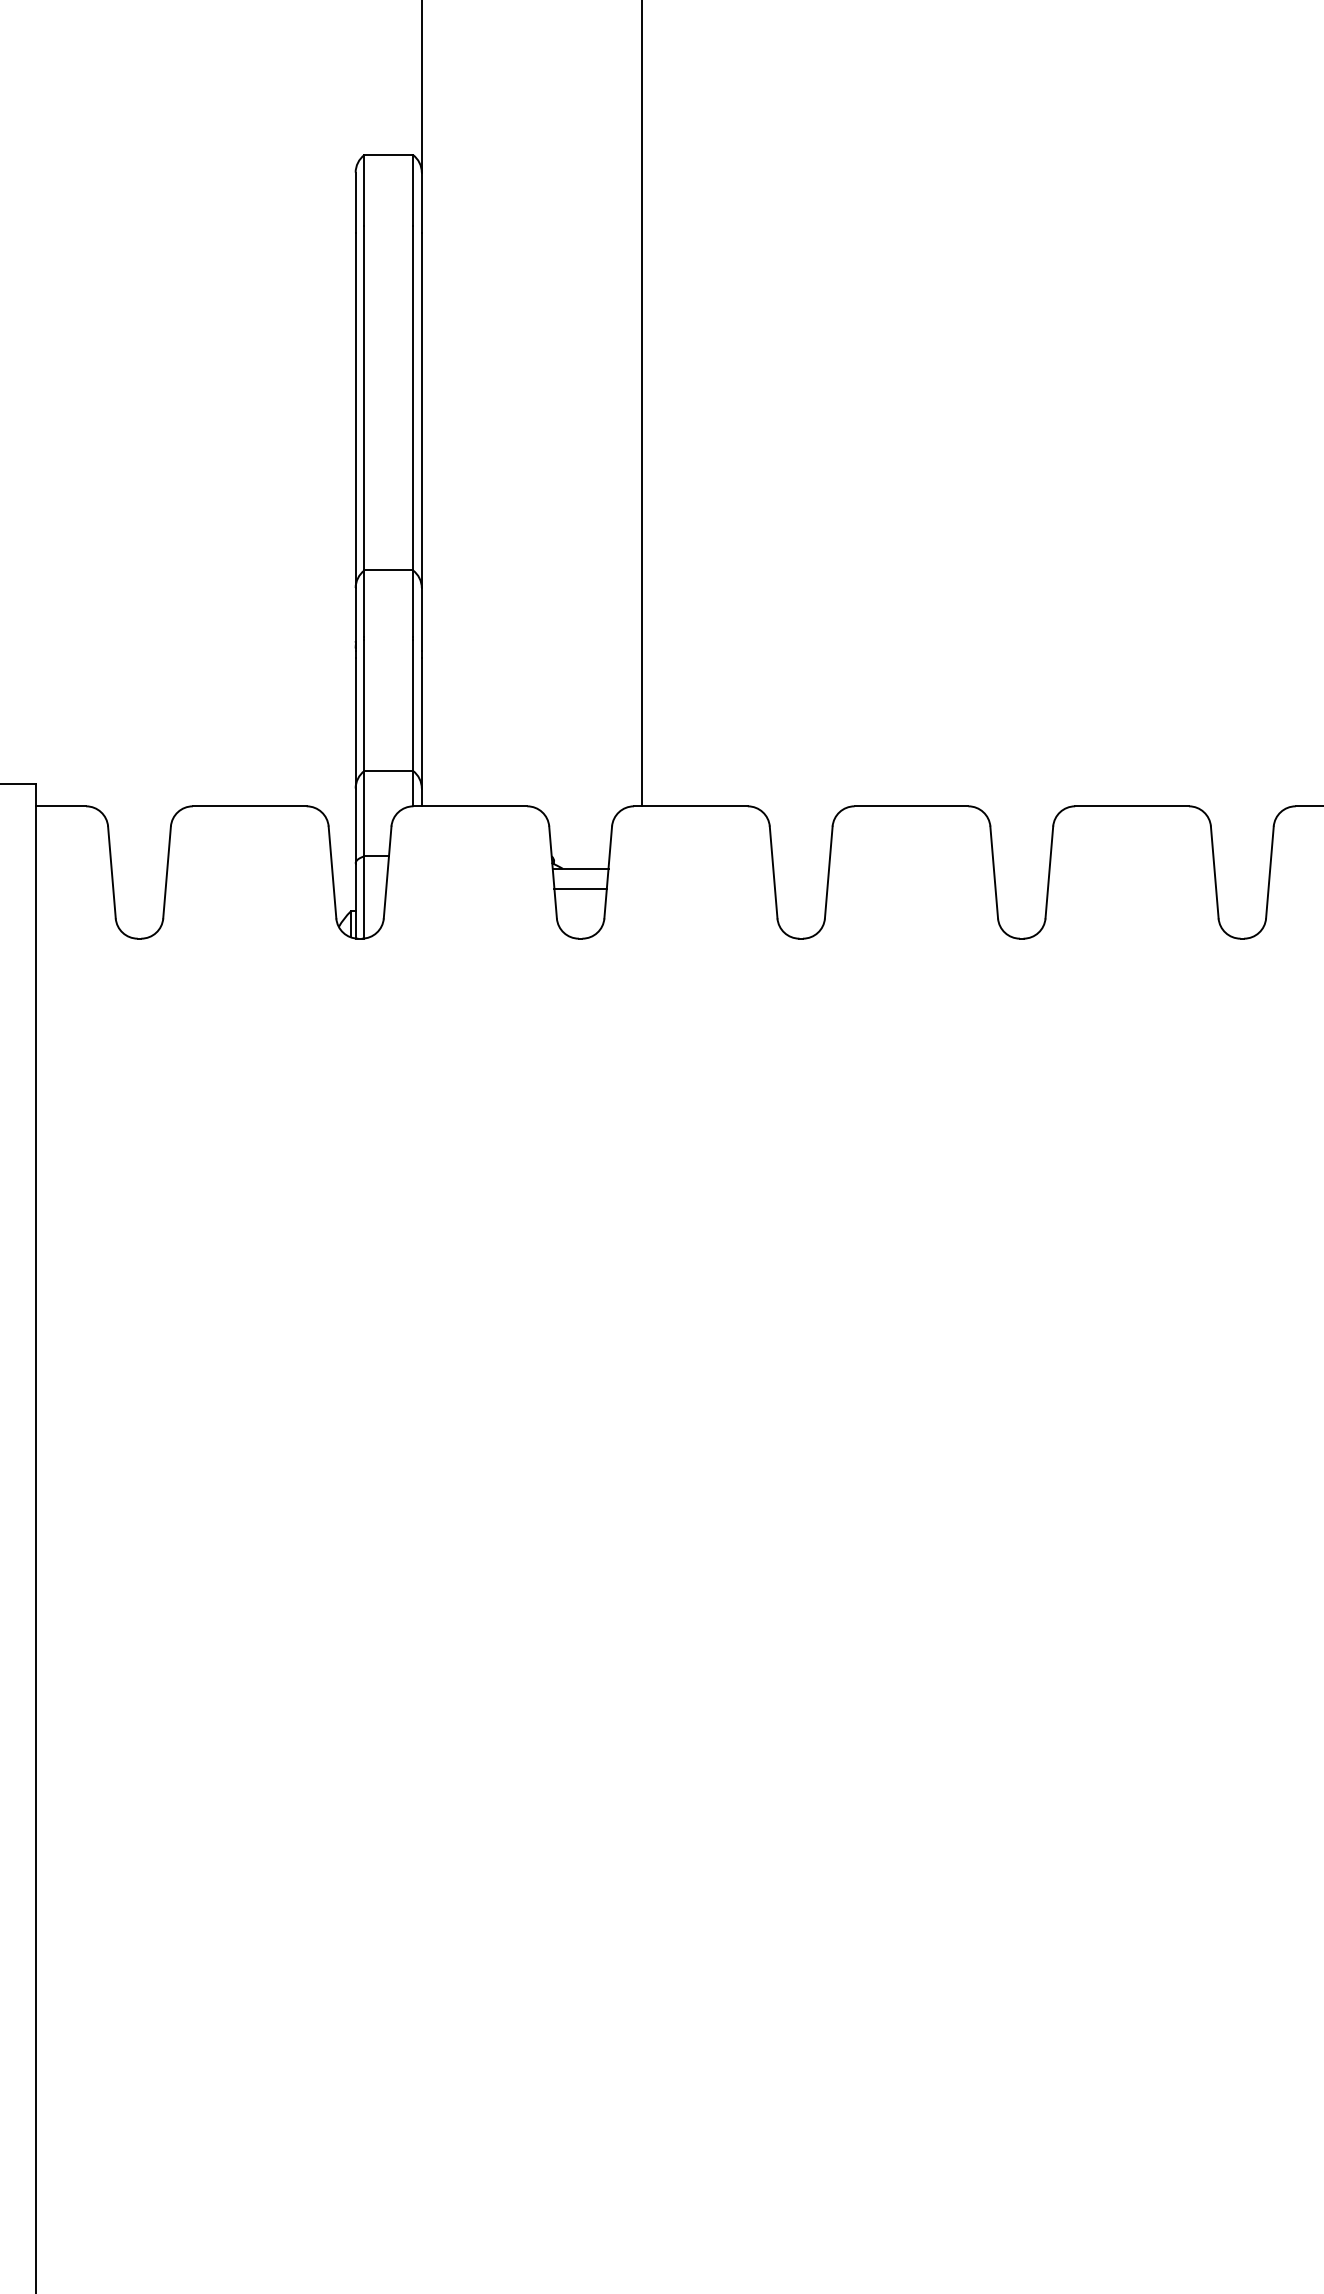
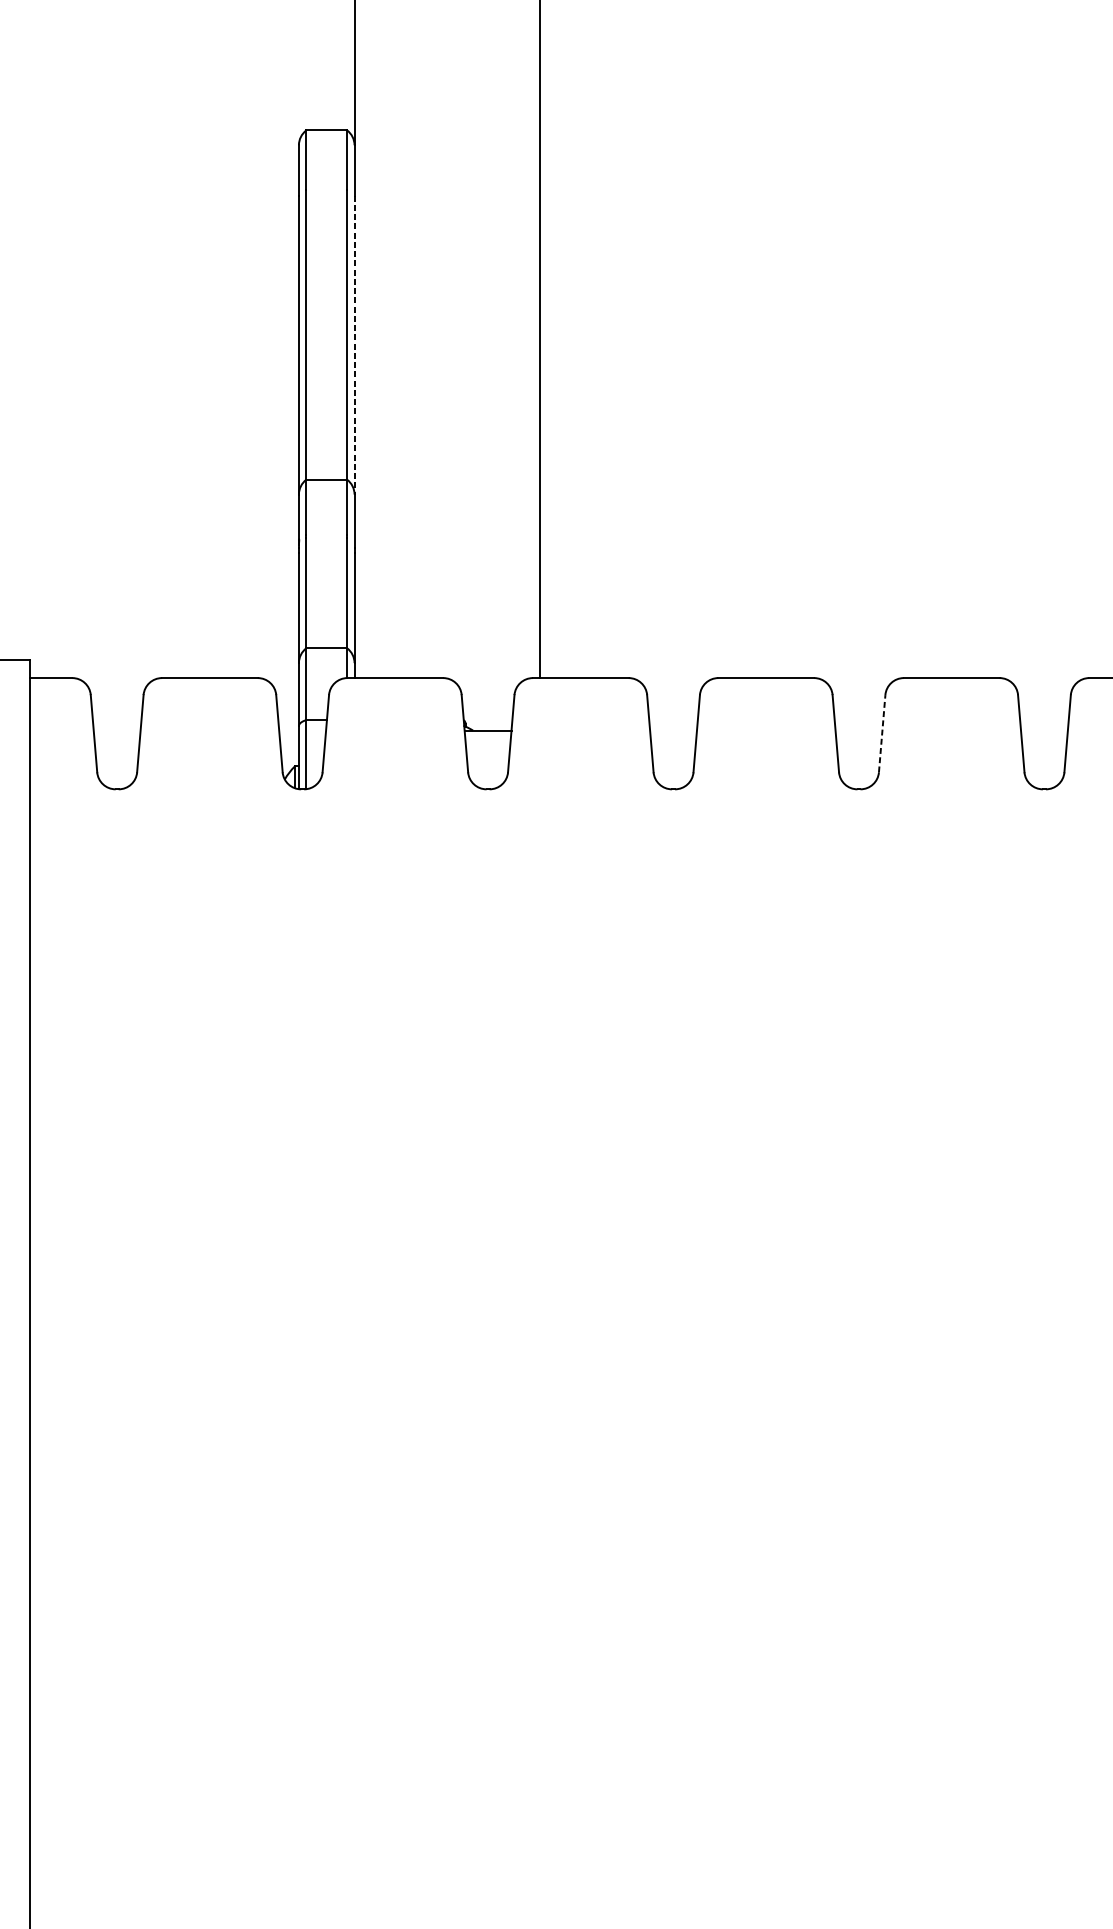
line: (421, 410) -> (354, 345), solid -> dashed
line: (1049, 872) -> (882, 733), solid -> dashed
line: (580, 889) -> (487, 747), removed

